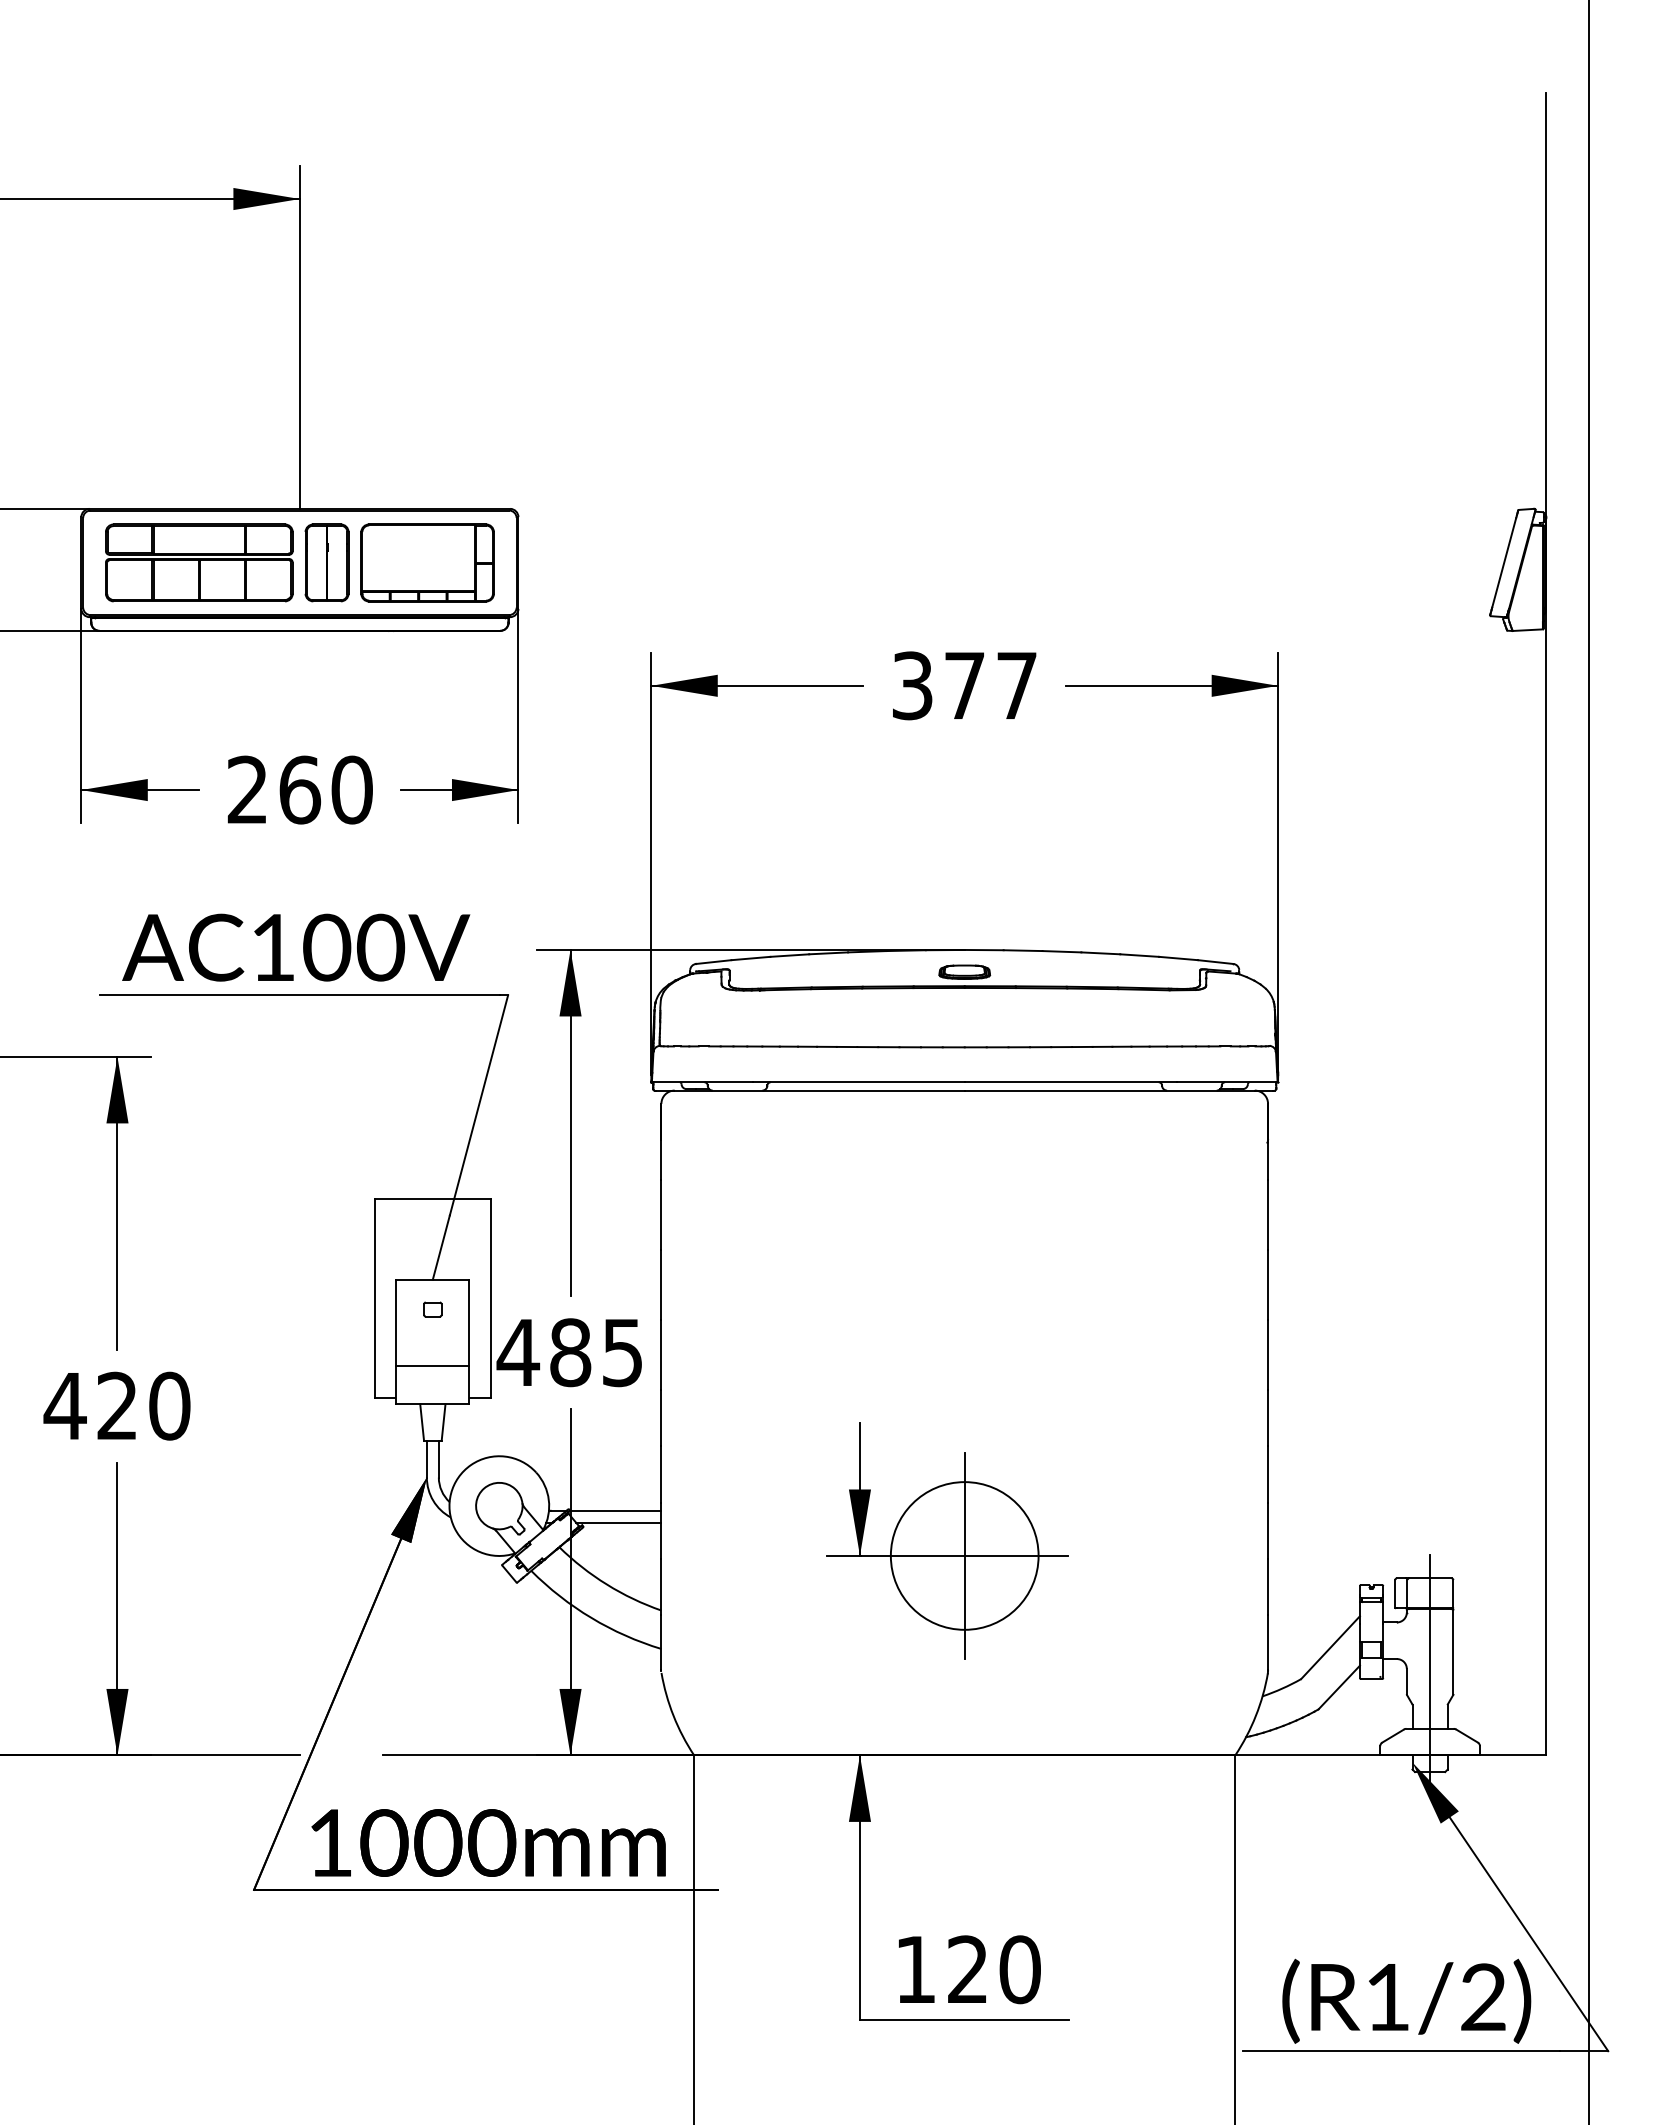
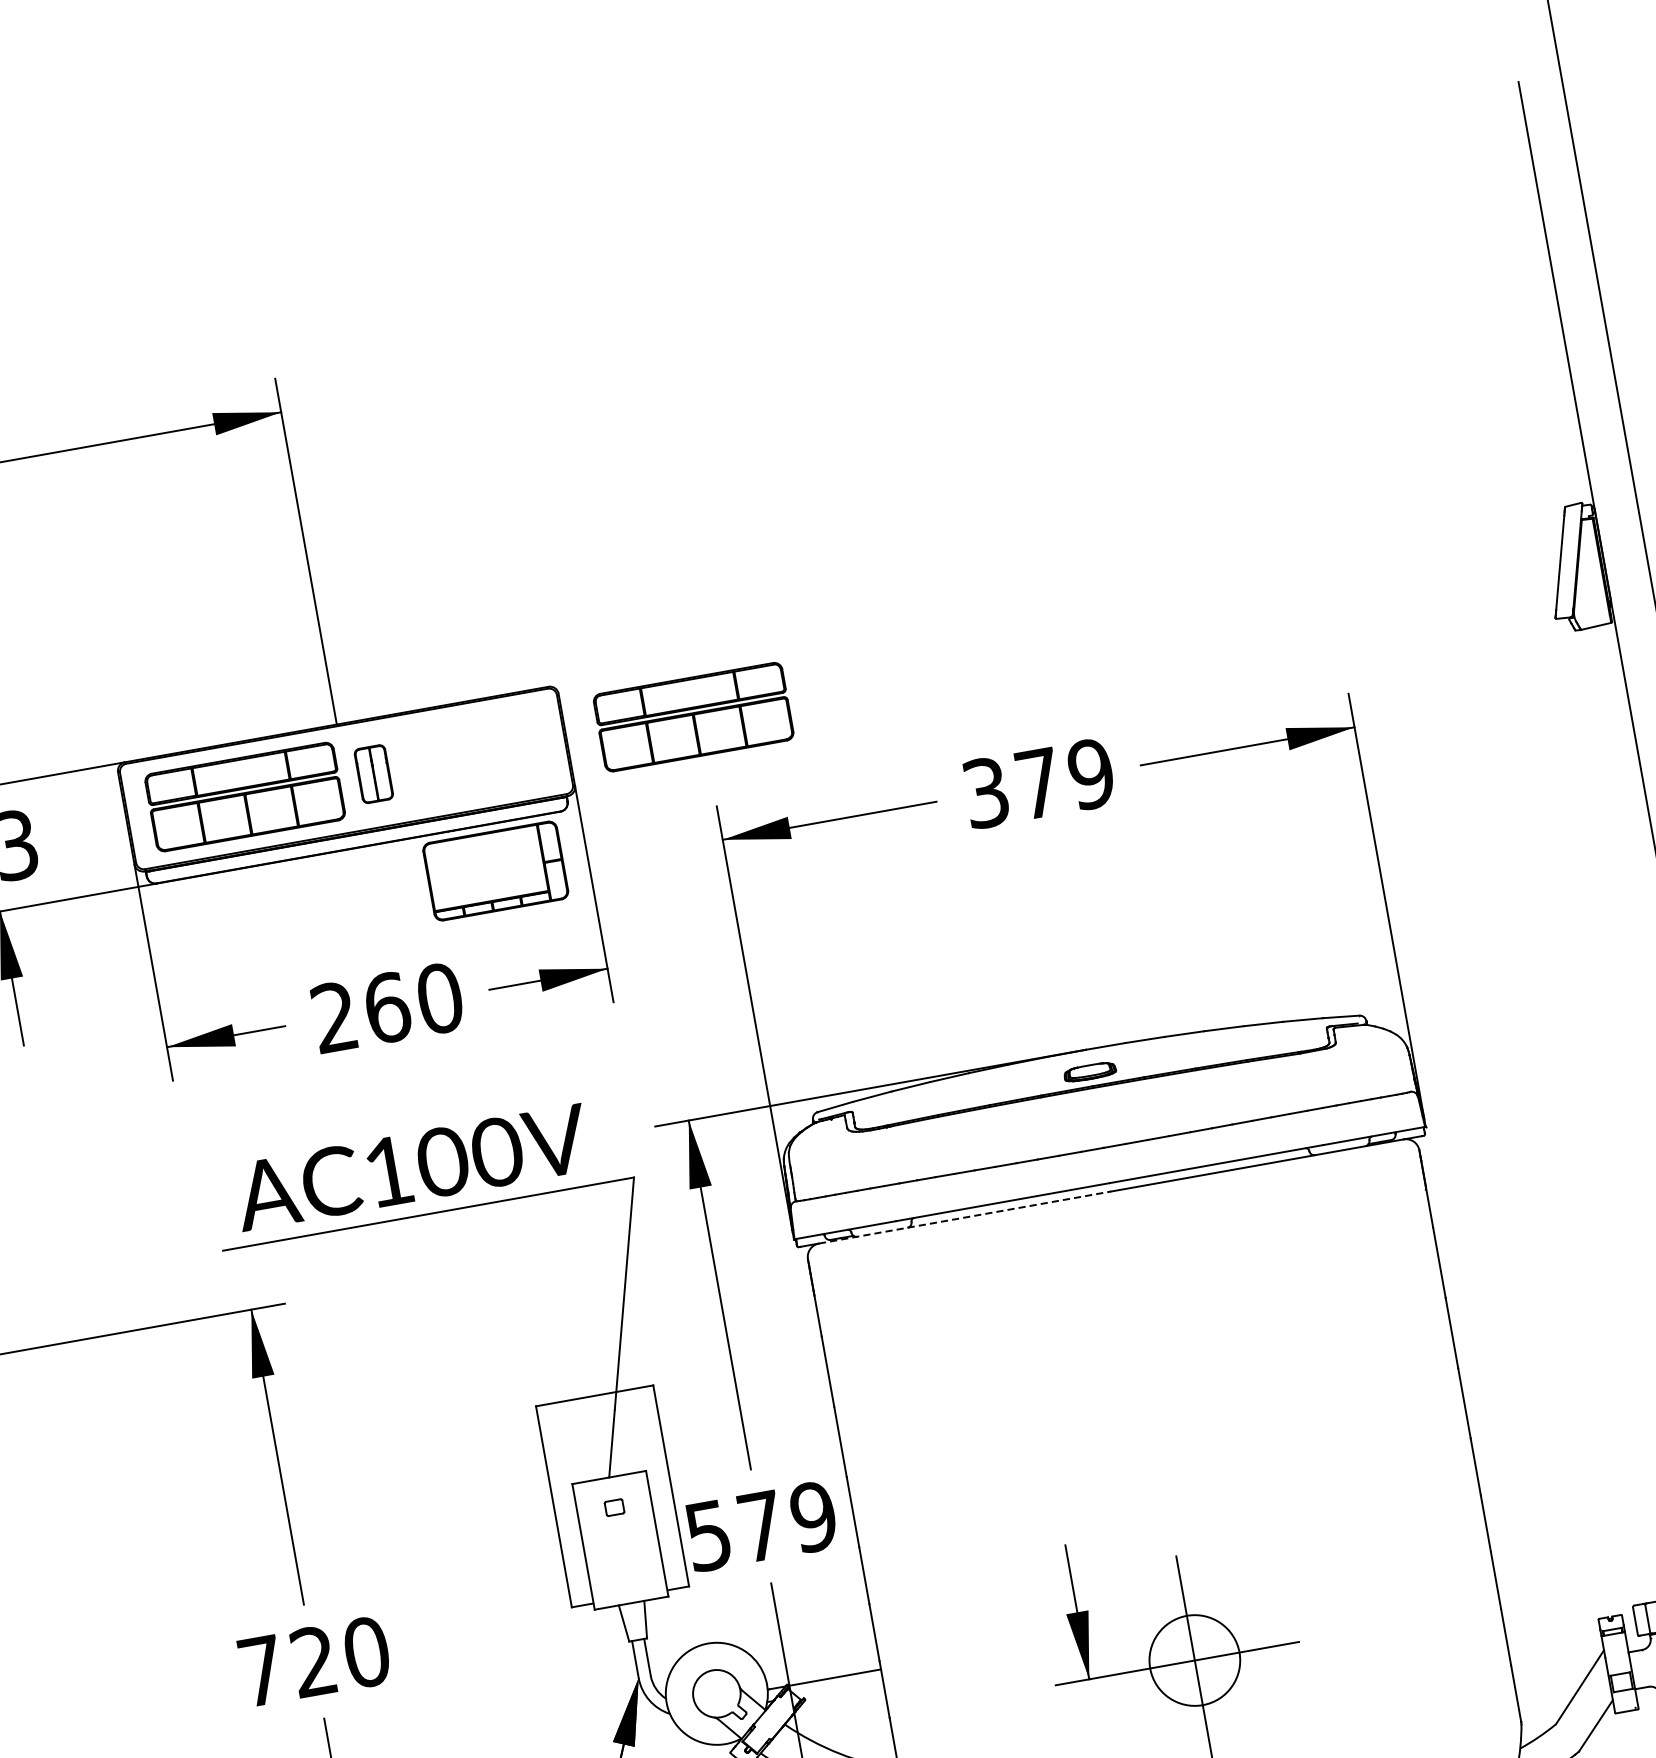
part: (326, 562) -> (373, 773), size x0.7
part: (427, 562) -> (495, 870), moved
part: (644, 562) -> (693, 716), added
text: (1016, 685) -> (1090, 773), 377 -> 379
line: (820, 1090) -> (965, 1217), solid -> dashed
text: (569, 1352) -> (760, 1526), 485 -> 579
line: (432, 1366) -> (624, 1565), removed
text: (64, 1406) -> (260, 1671), 420 -> 720
line: (618, 1522) -> (839, 1688), removed
circle: (964, 1555) -> (1194, 1660), size x0.6

